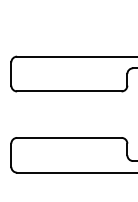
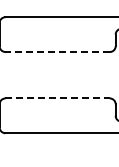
line: (68, 91) -> (56, 52), solid -> dashed
line: (69, 137) -> (57, 98), solid -> dashed

